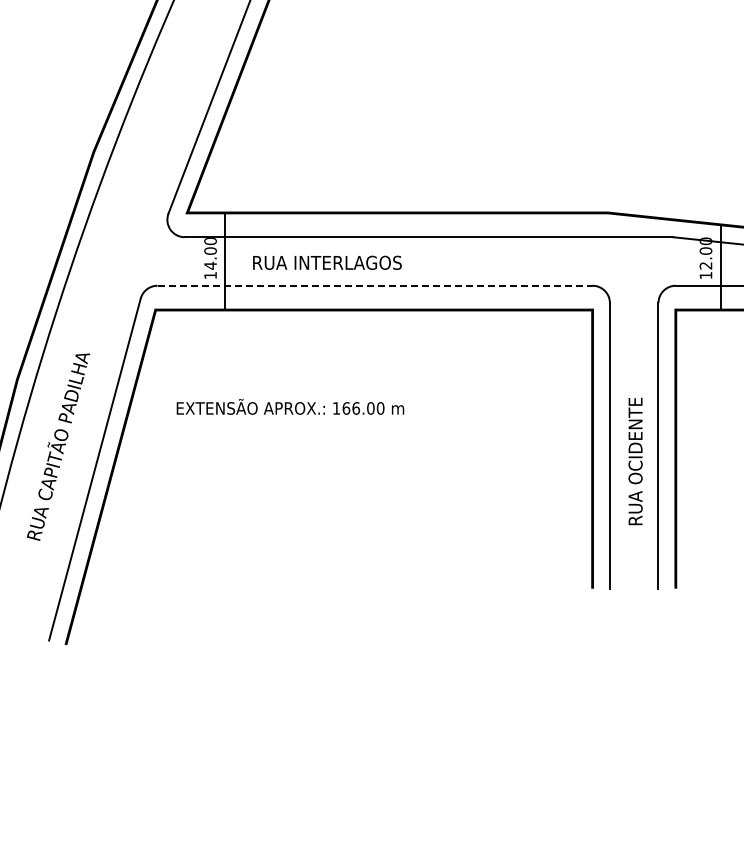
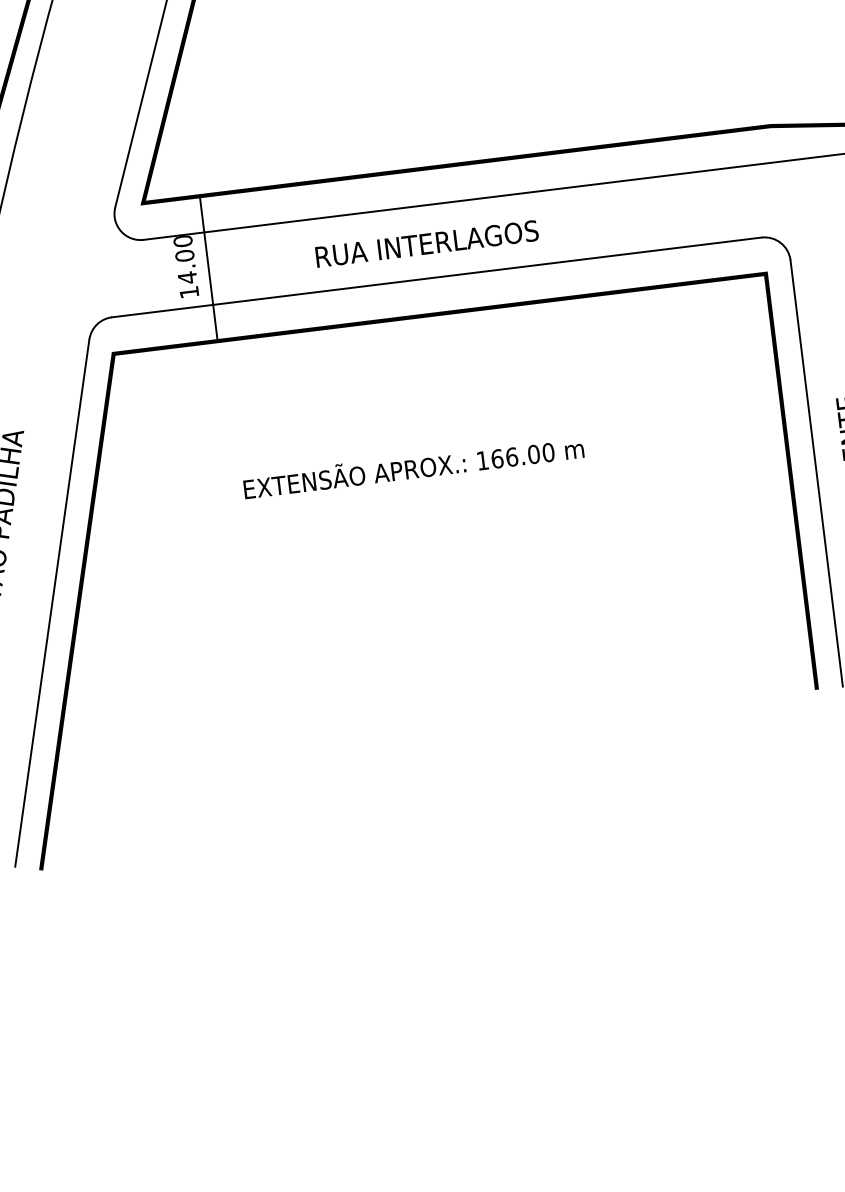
text: (327, 262) -> (427, 243), moved
line: (375, 285) -> (437, 276), dashed -> solid
text: (290, 406) -> (413, 466), moved

